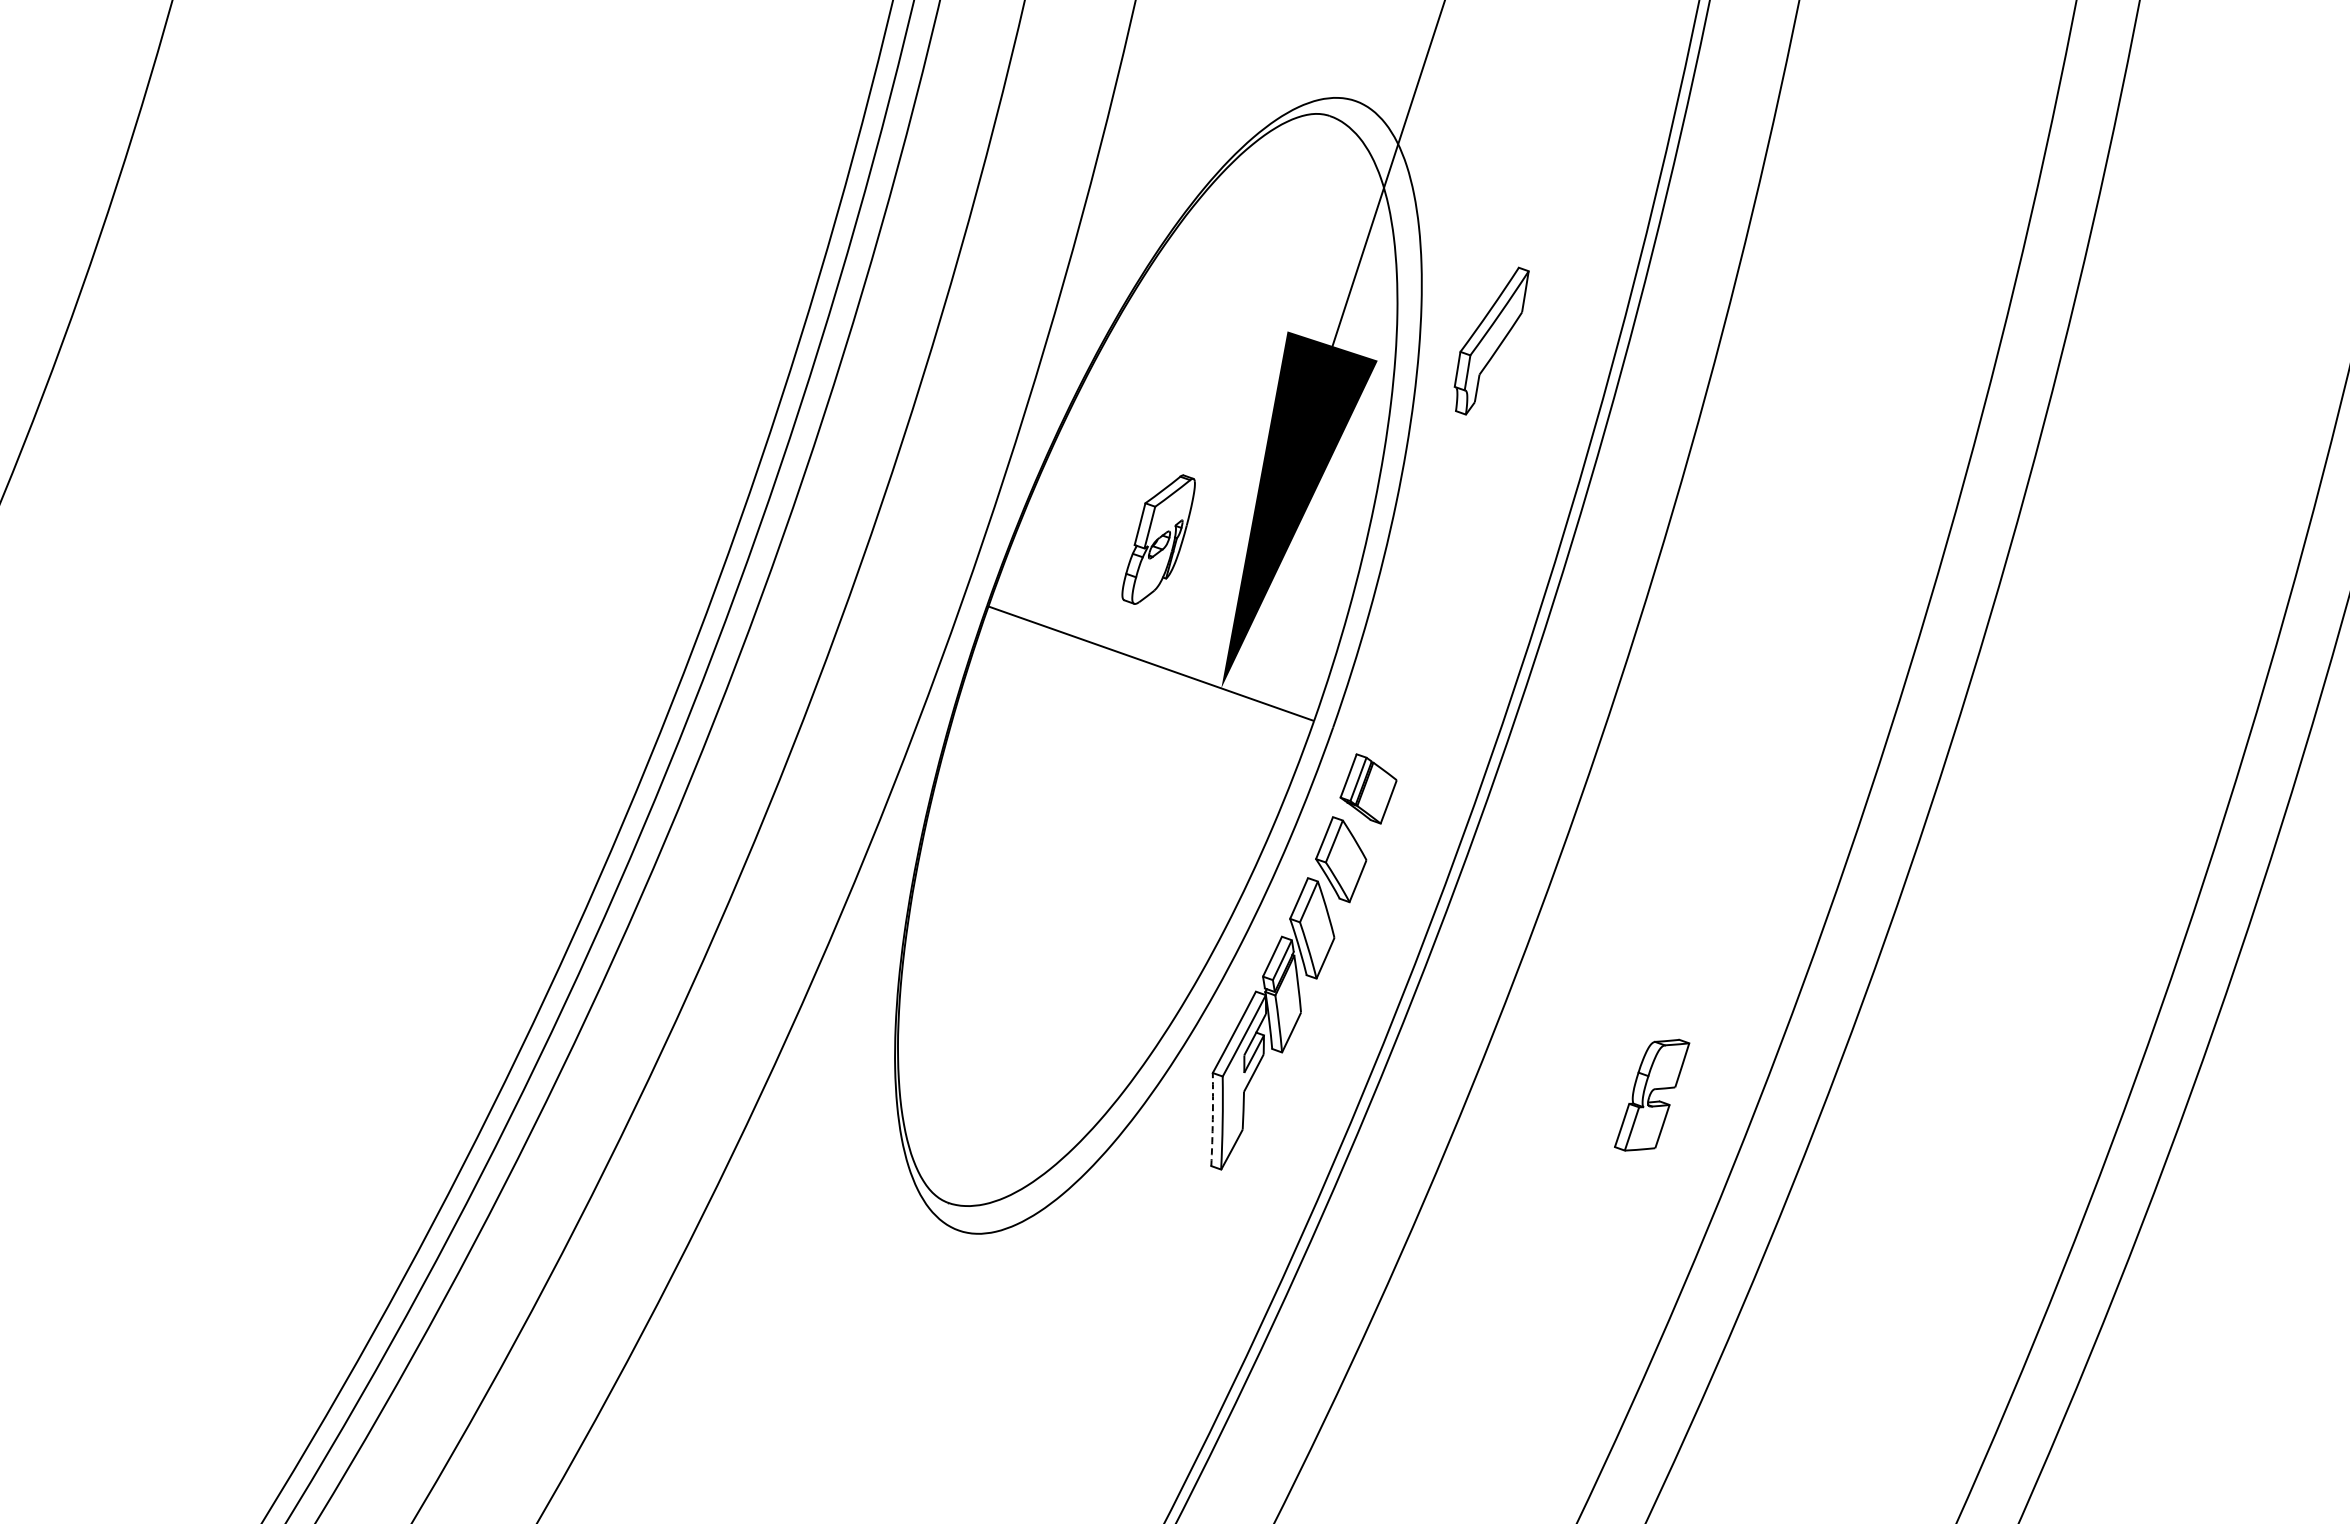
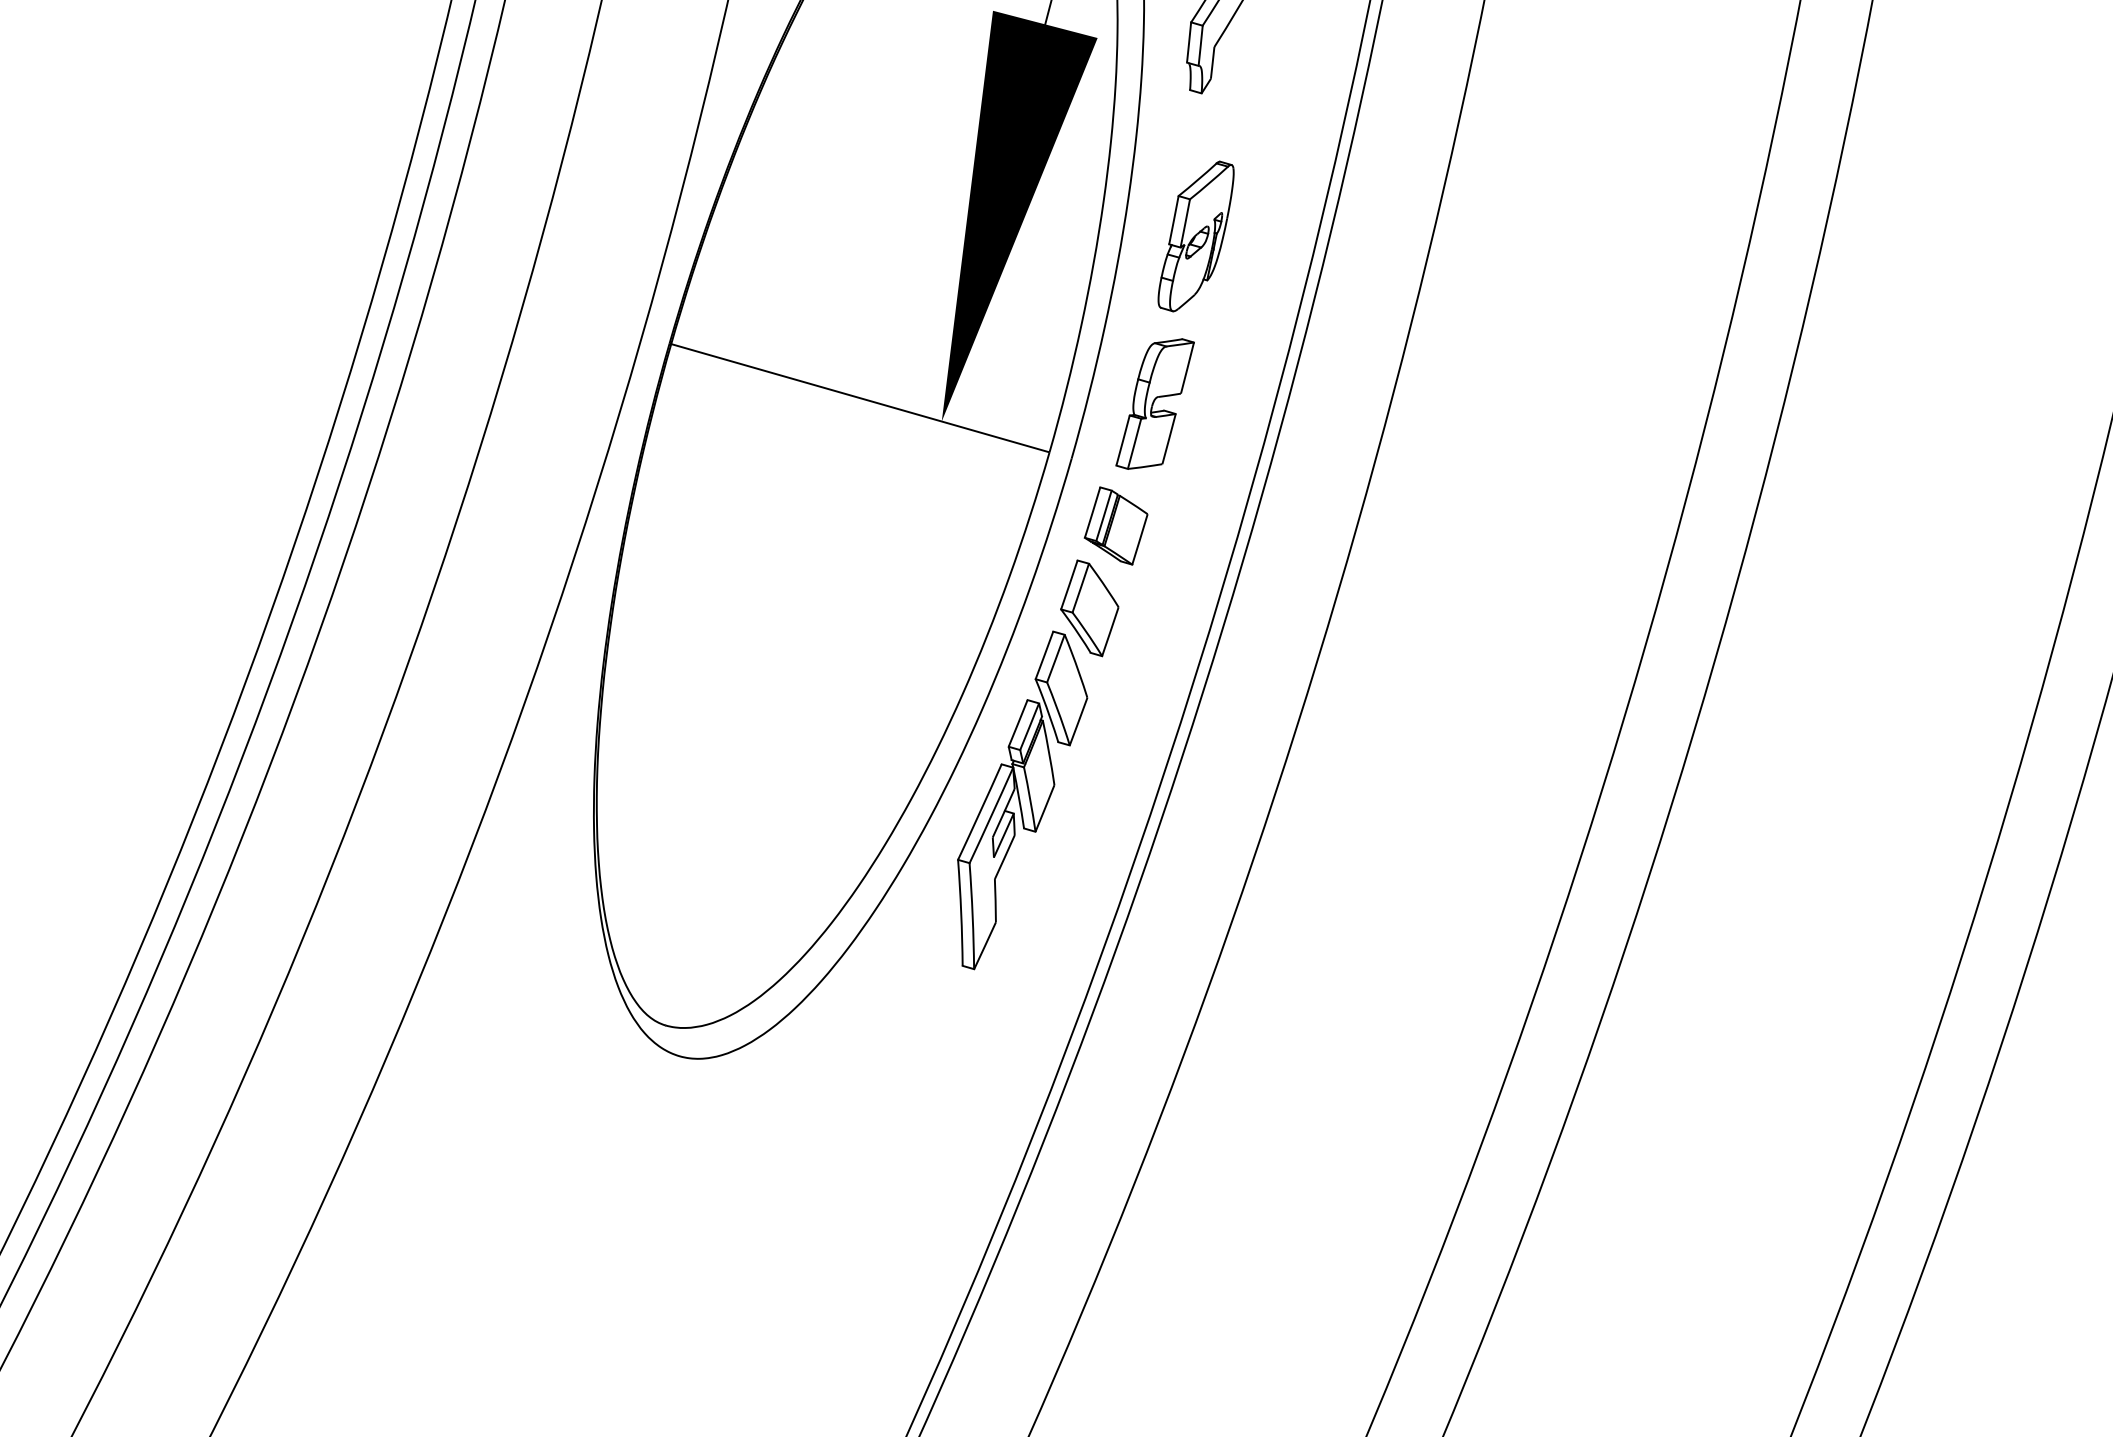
part: (1158, 539) -> (1195, 236), moved
part: (1652, 1094) -> (1155, 403), moved
arc: (1212, 1119) -> (960, 912), dashed -> solid

